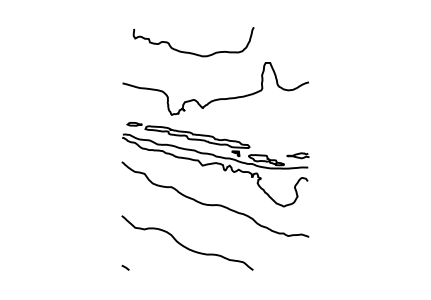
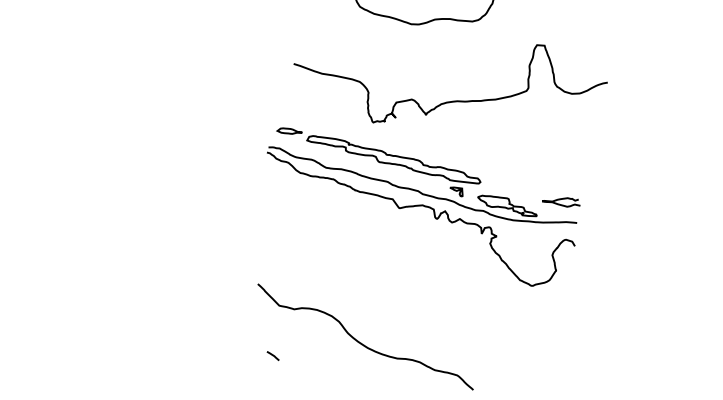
curve: (217, 98) -> (451, 99), moved
curve: (215, 204) -> (416, 275), removed
curve: (125, 267) -> (273, 355), moved

